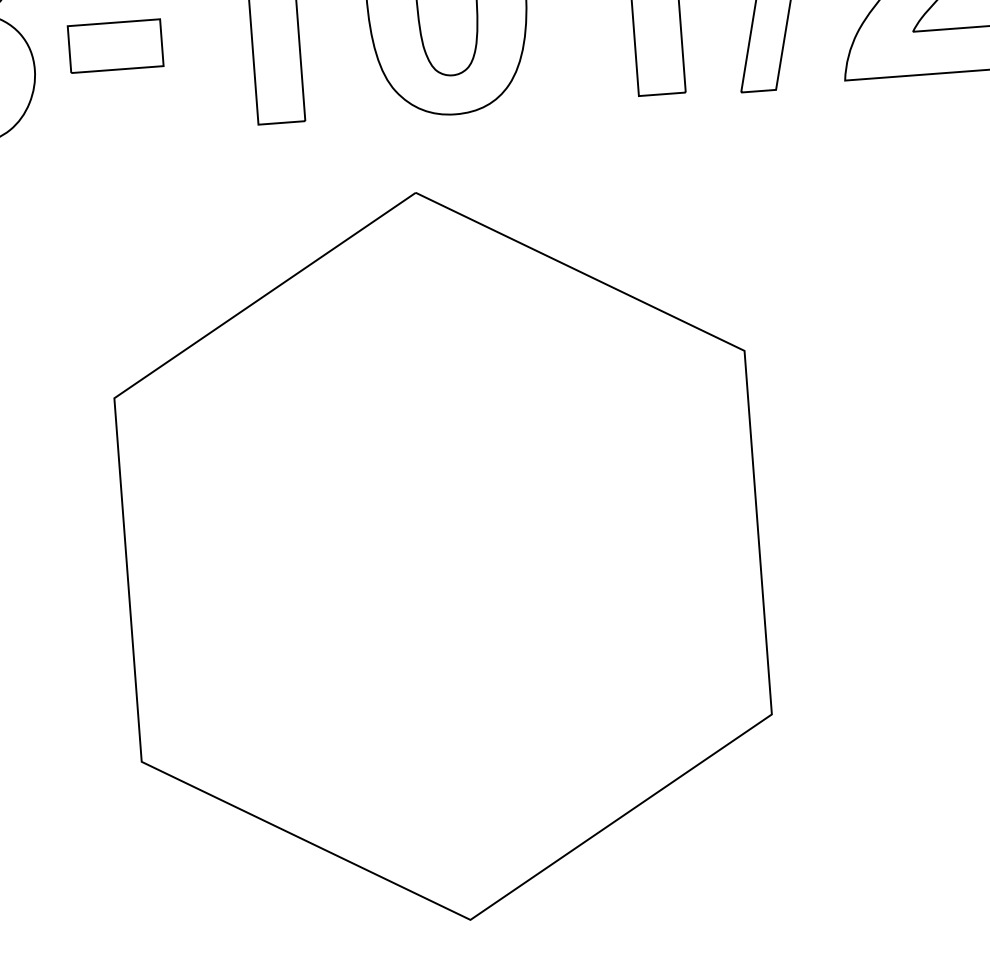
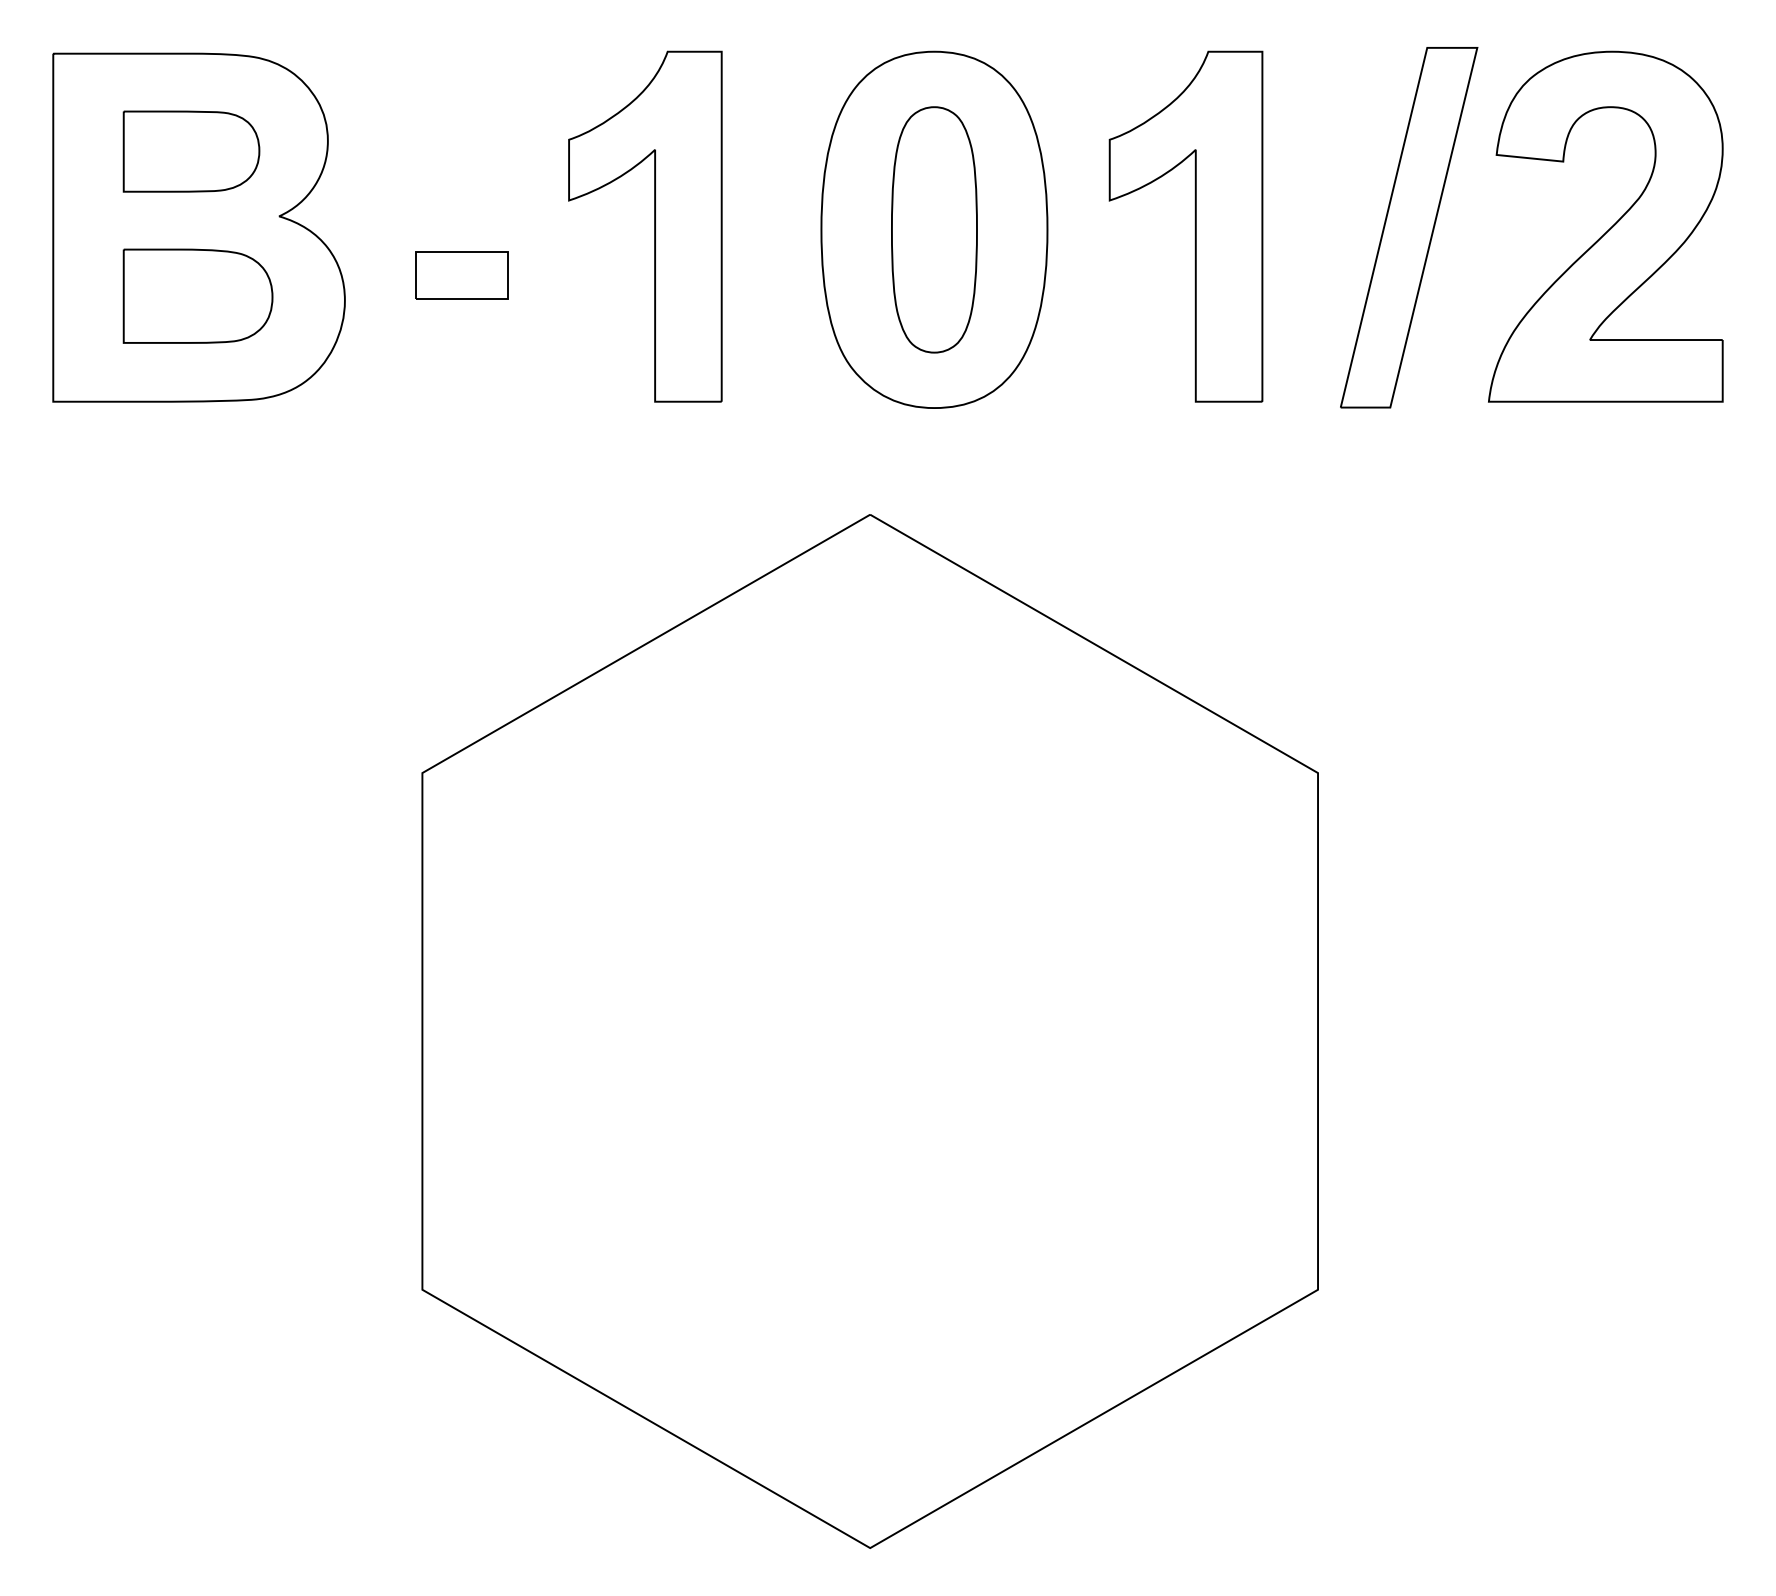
part: (115, 46) -> (461, 275), size x0.7

